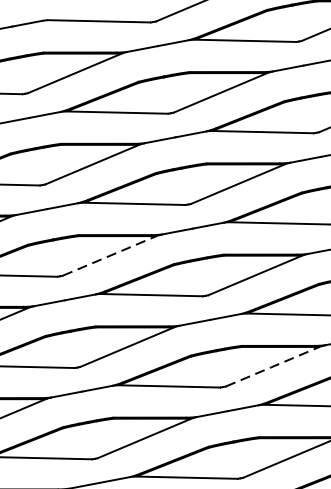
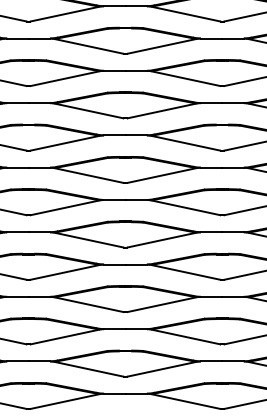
line: (110, 256) -> (65, 143), dashed -> solid
line: (273, 367) -> (162, 240), dashed -> solid

